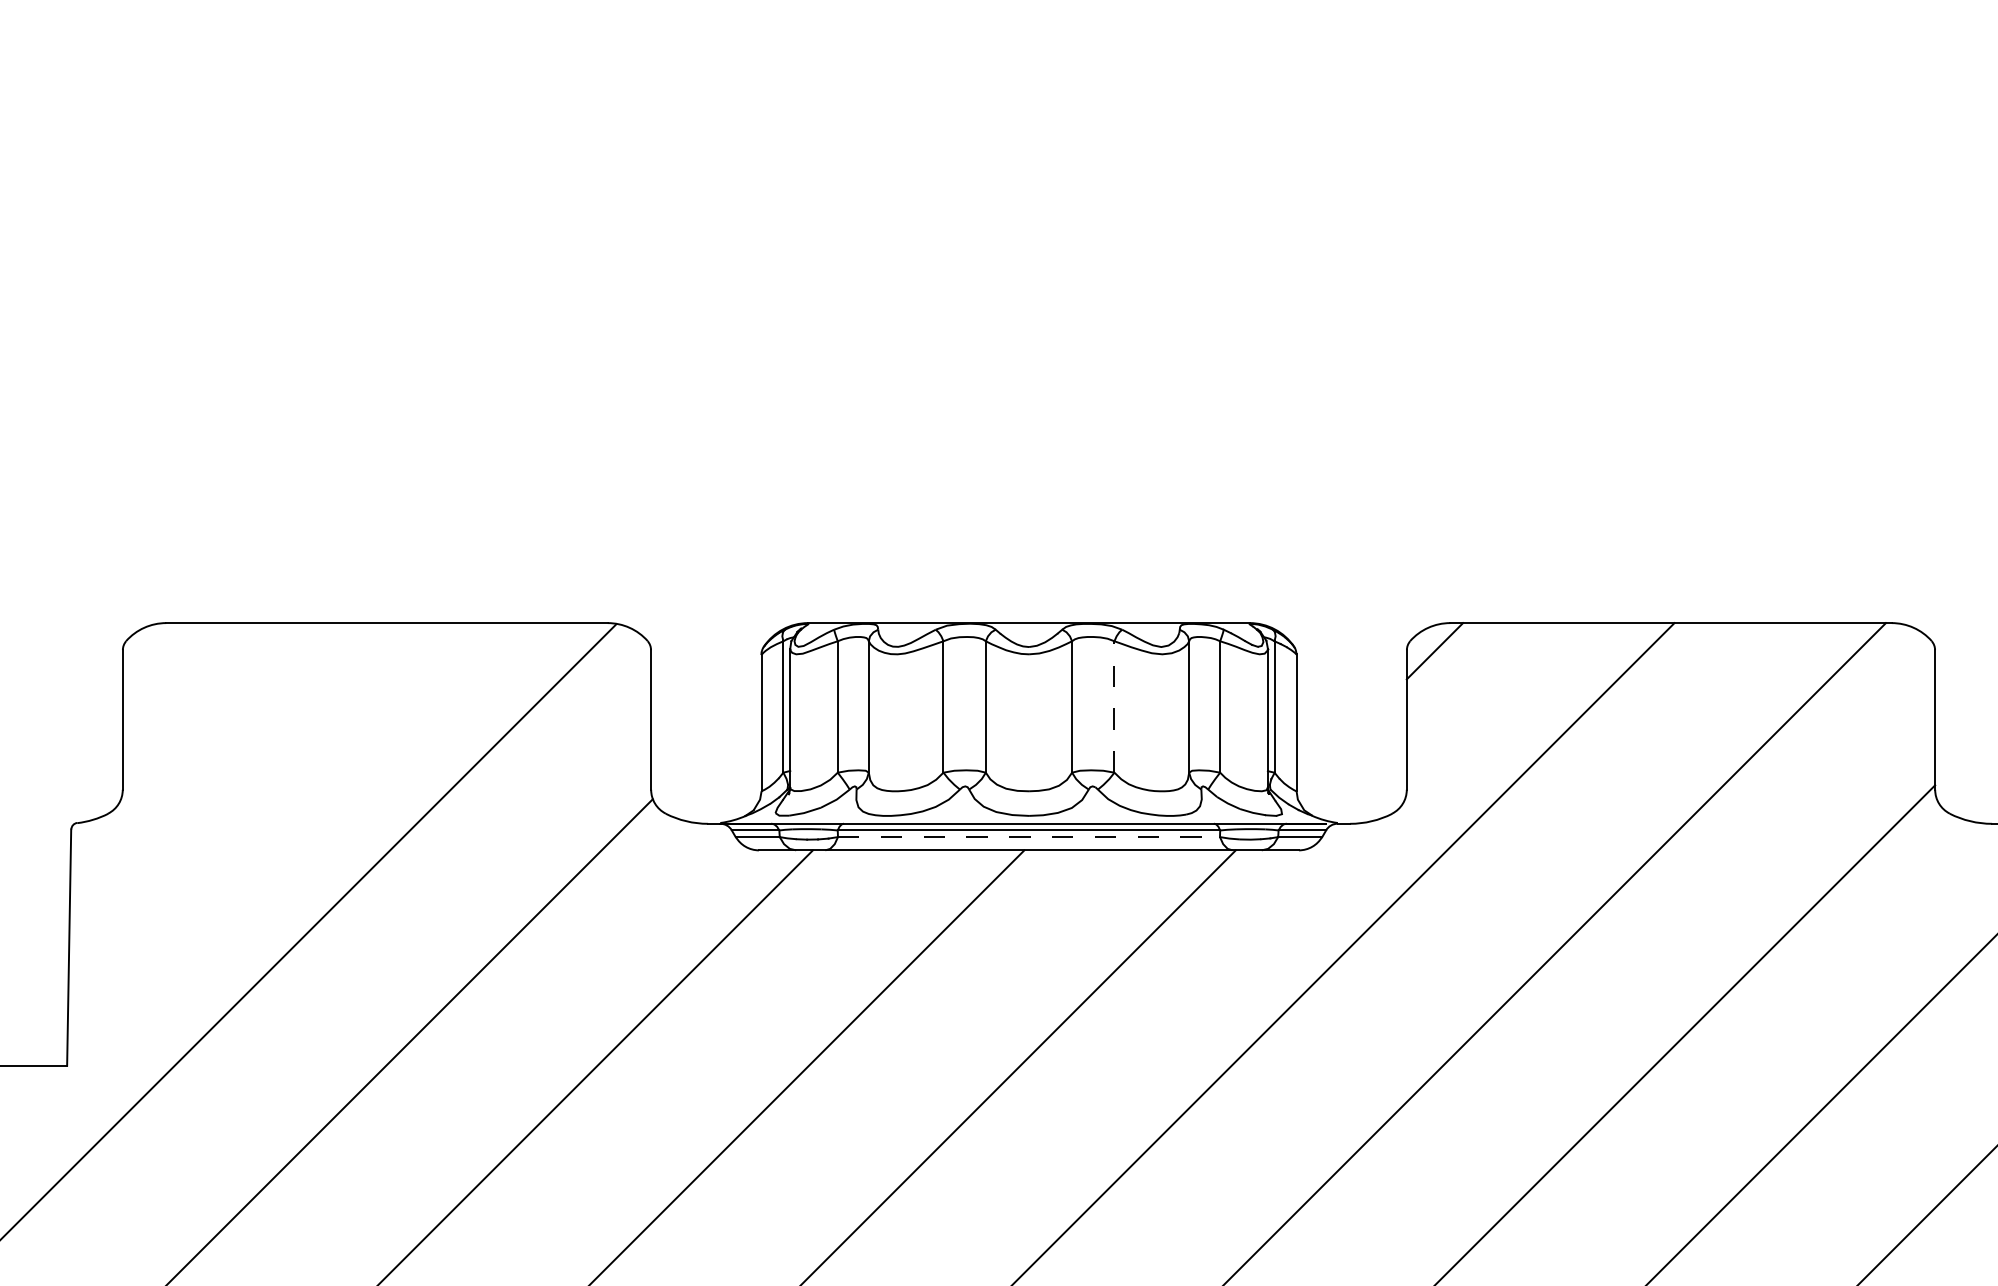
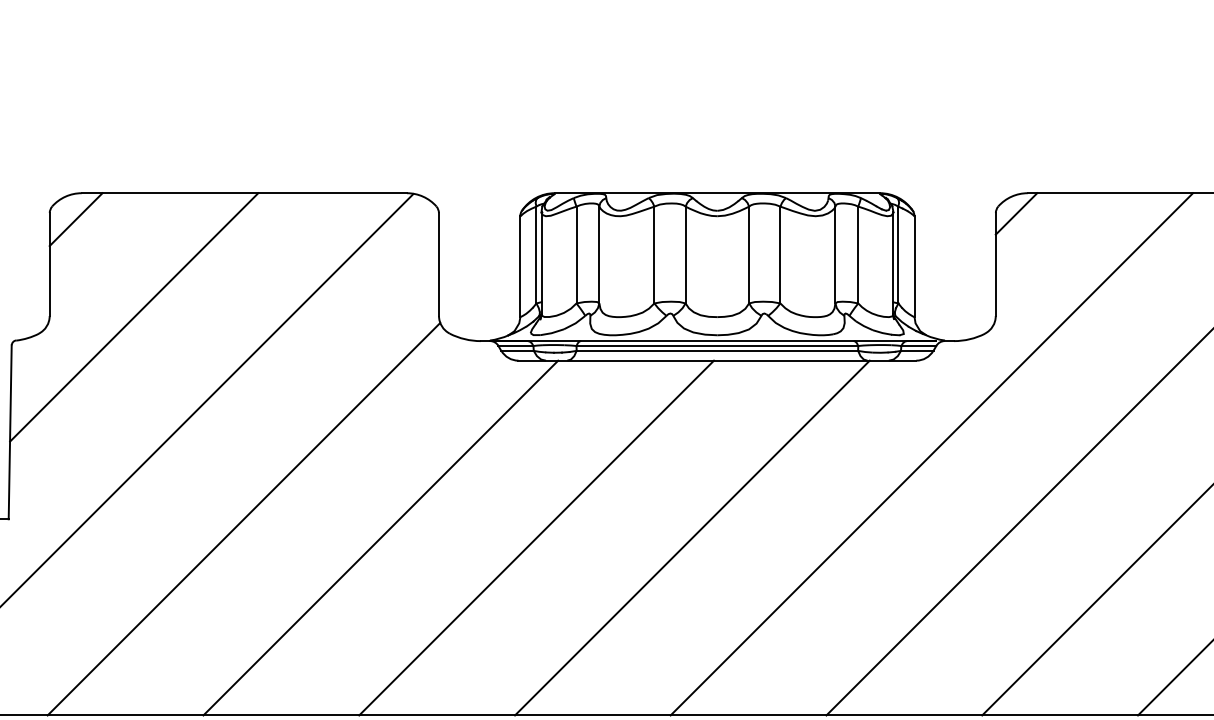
line: (158, 658) -> (76, 219), added
line: (1114, 706) -> (780, 254), dashed -> solid
line: (237, 791) -> (134, 317), added
line: (1028, 837) -> (717, 351), dashed -> solid

